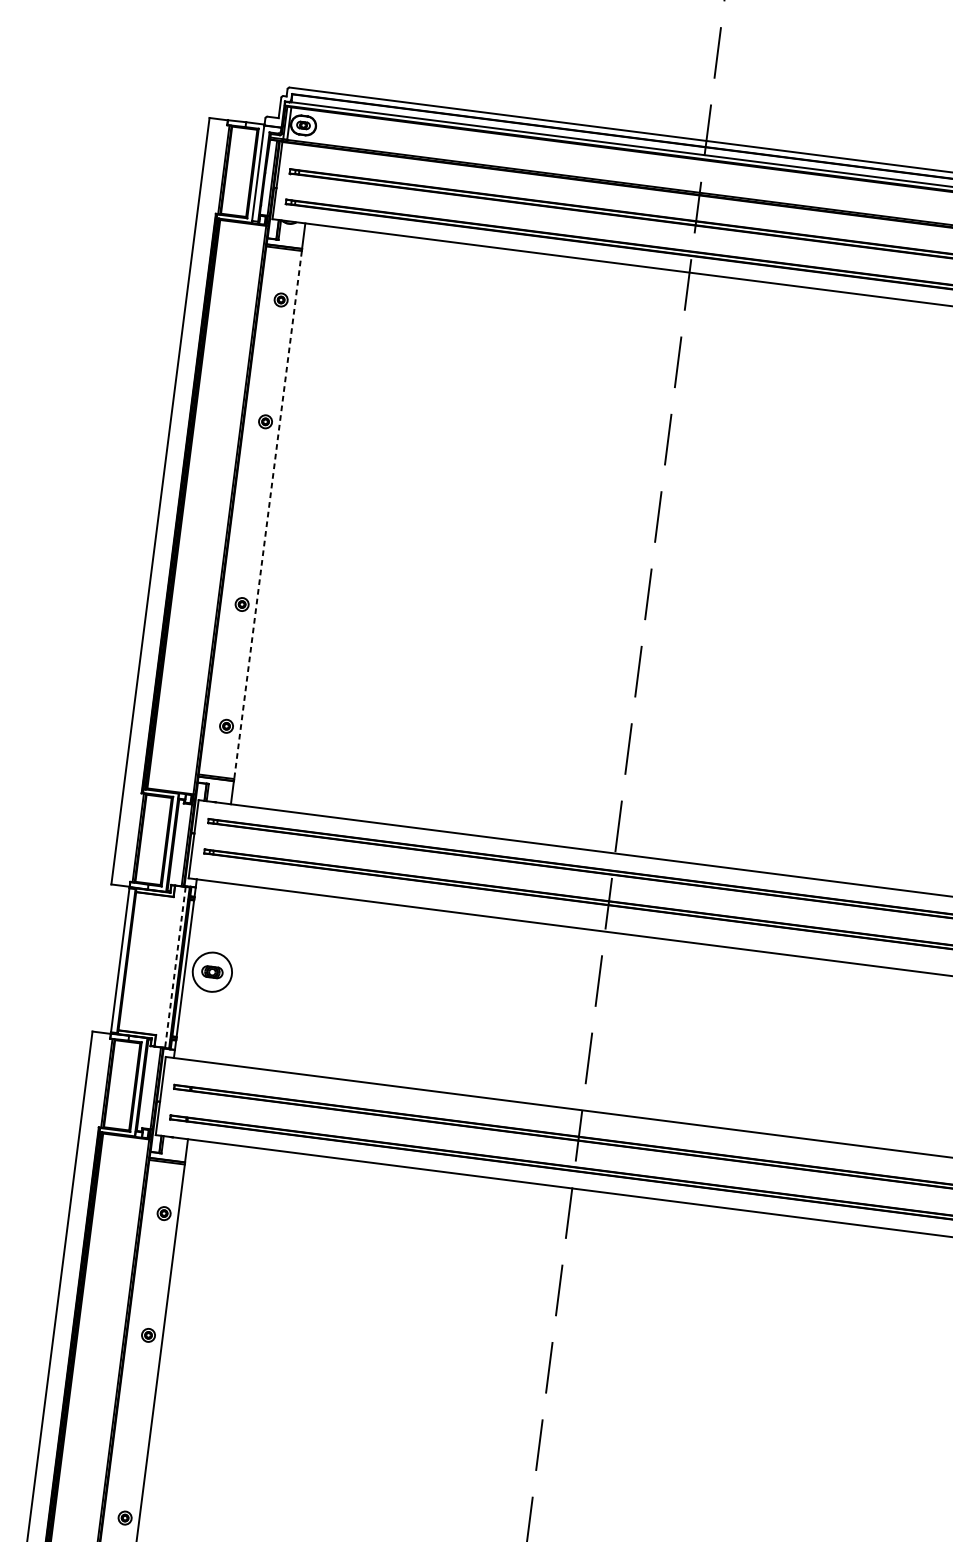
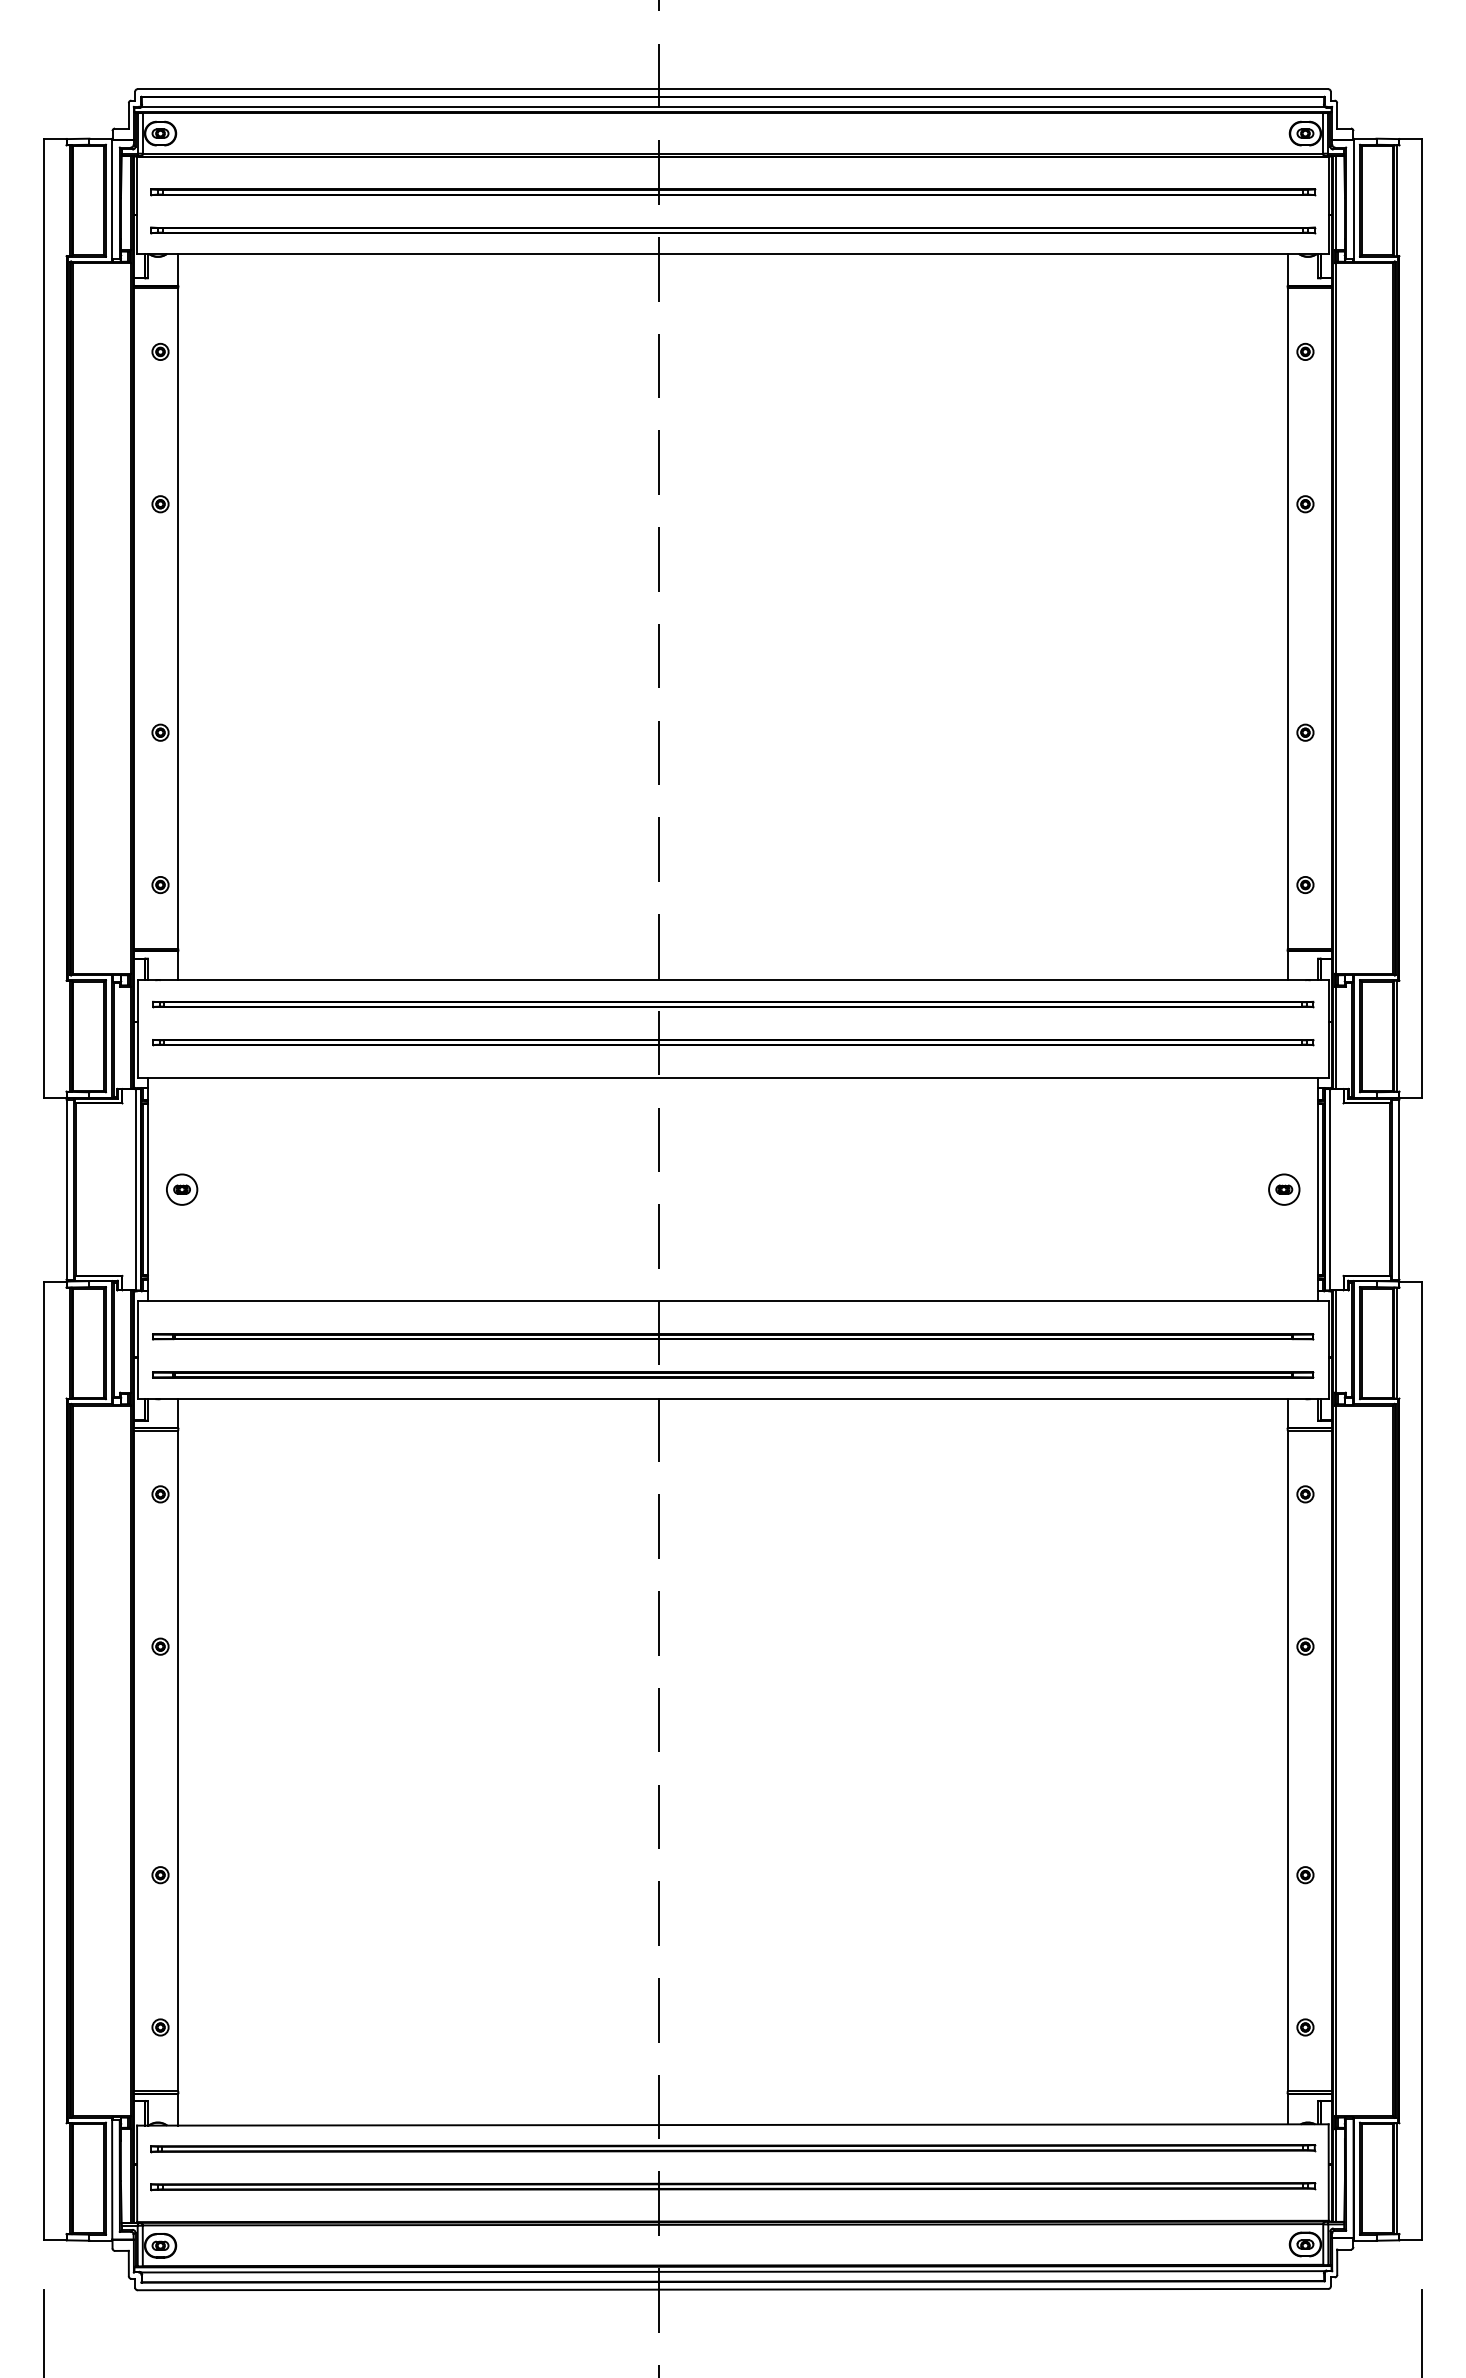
line: (268, 515) -> (178, 619), dashed -> solid
line: (175, 967) -> (135, 1189), dashed -> solid
part: (212, 972) -> (182, 1189), size x0.62

